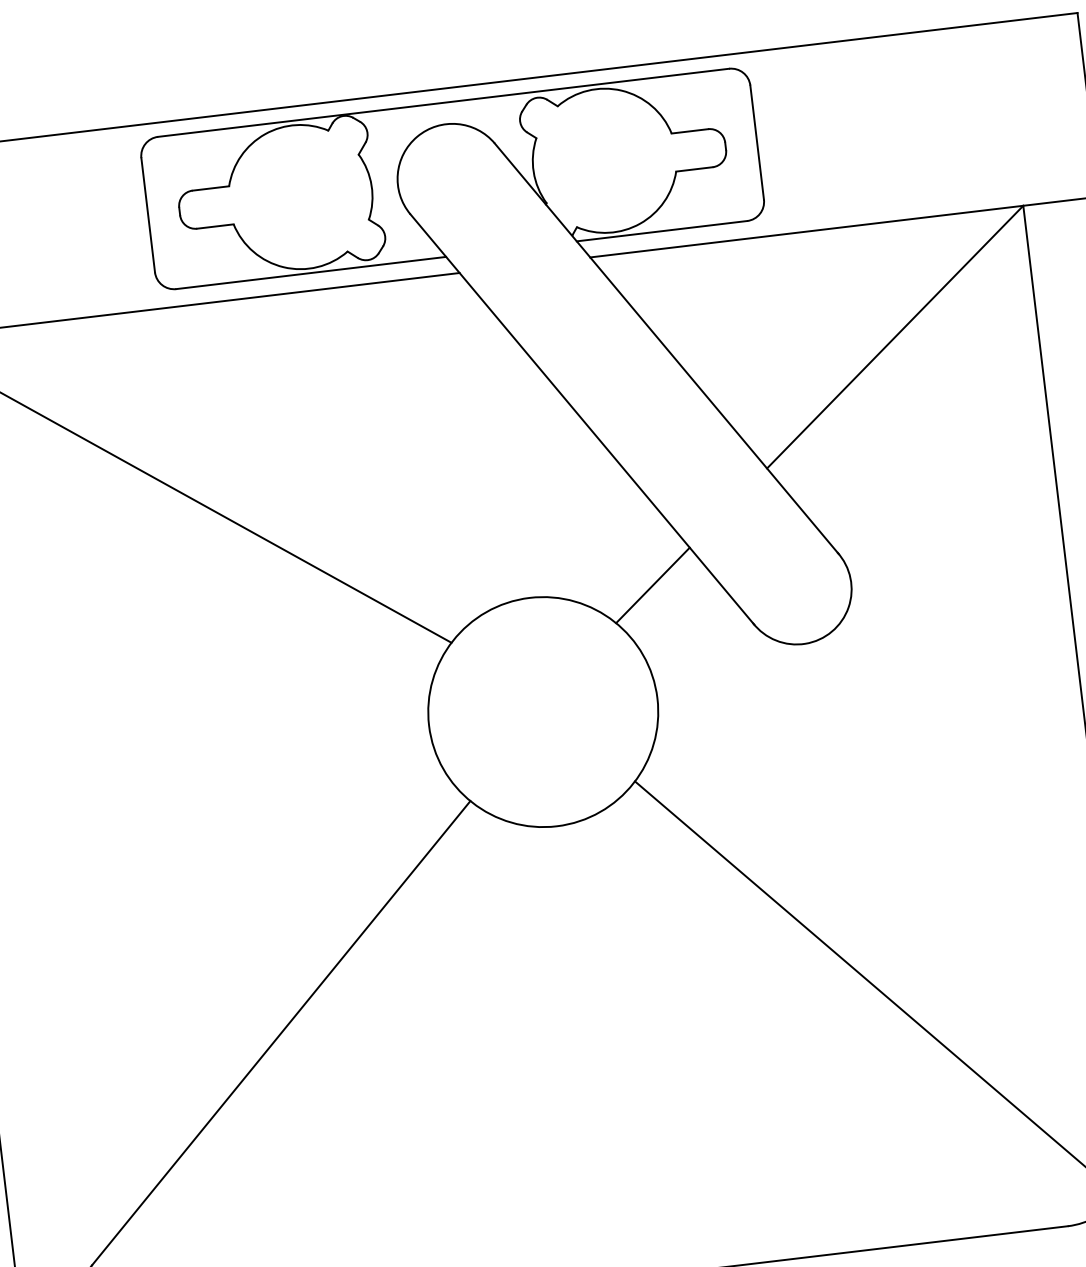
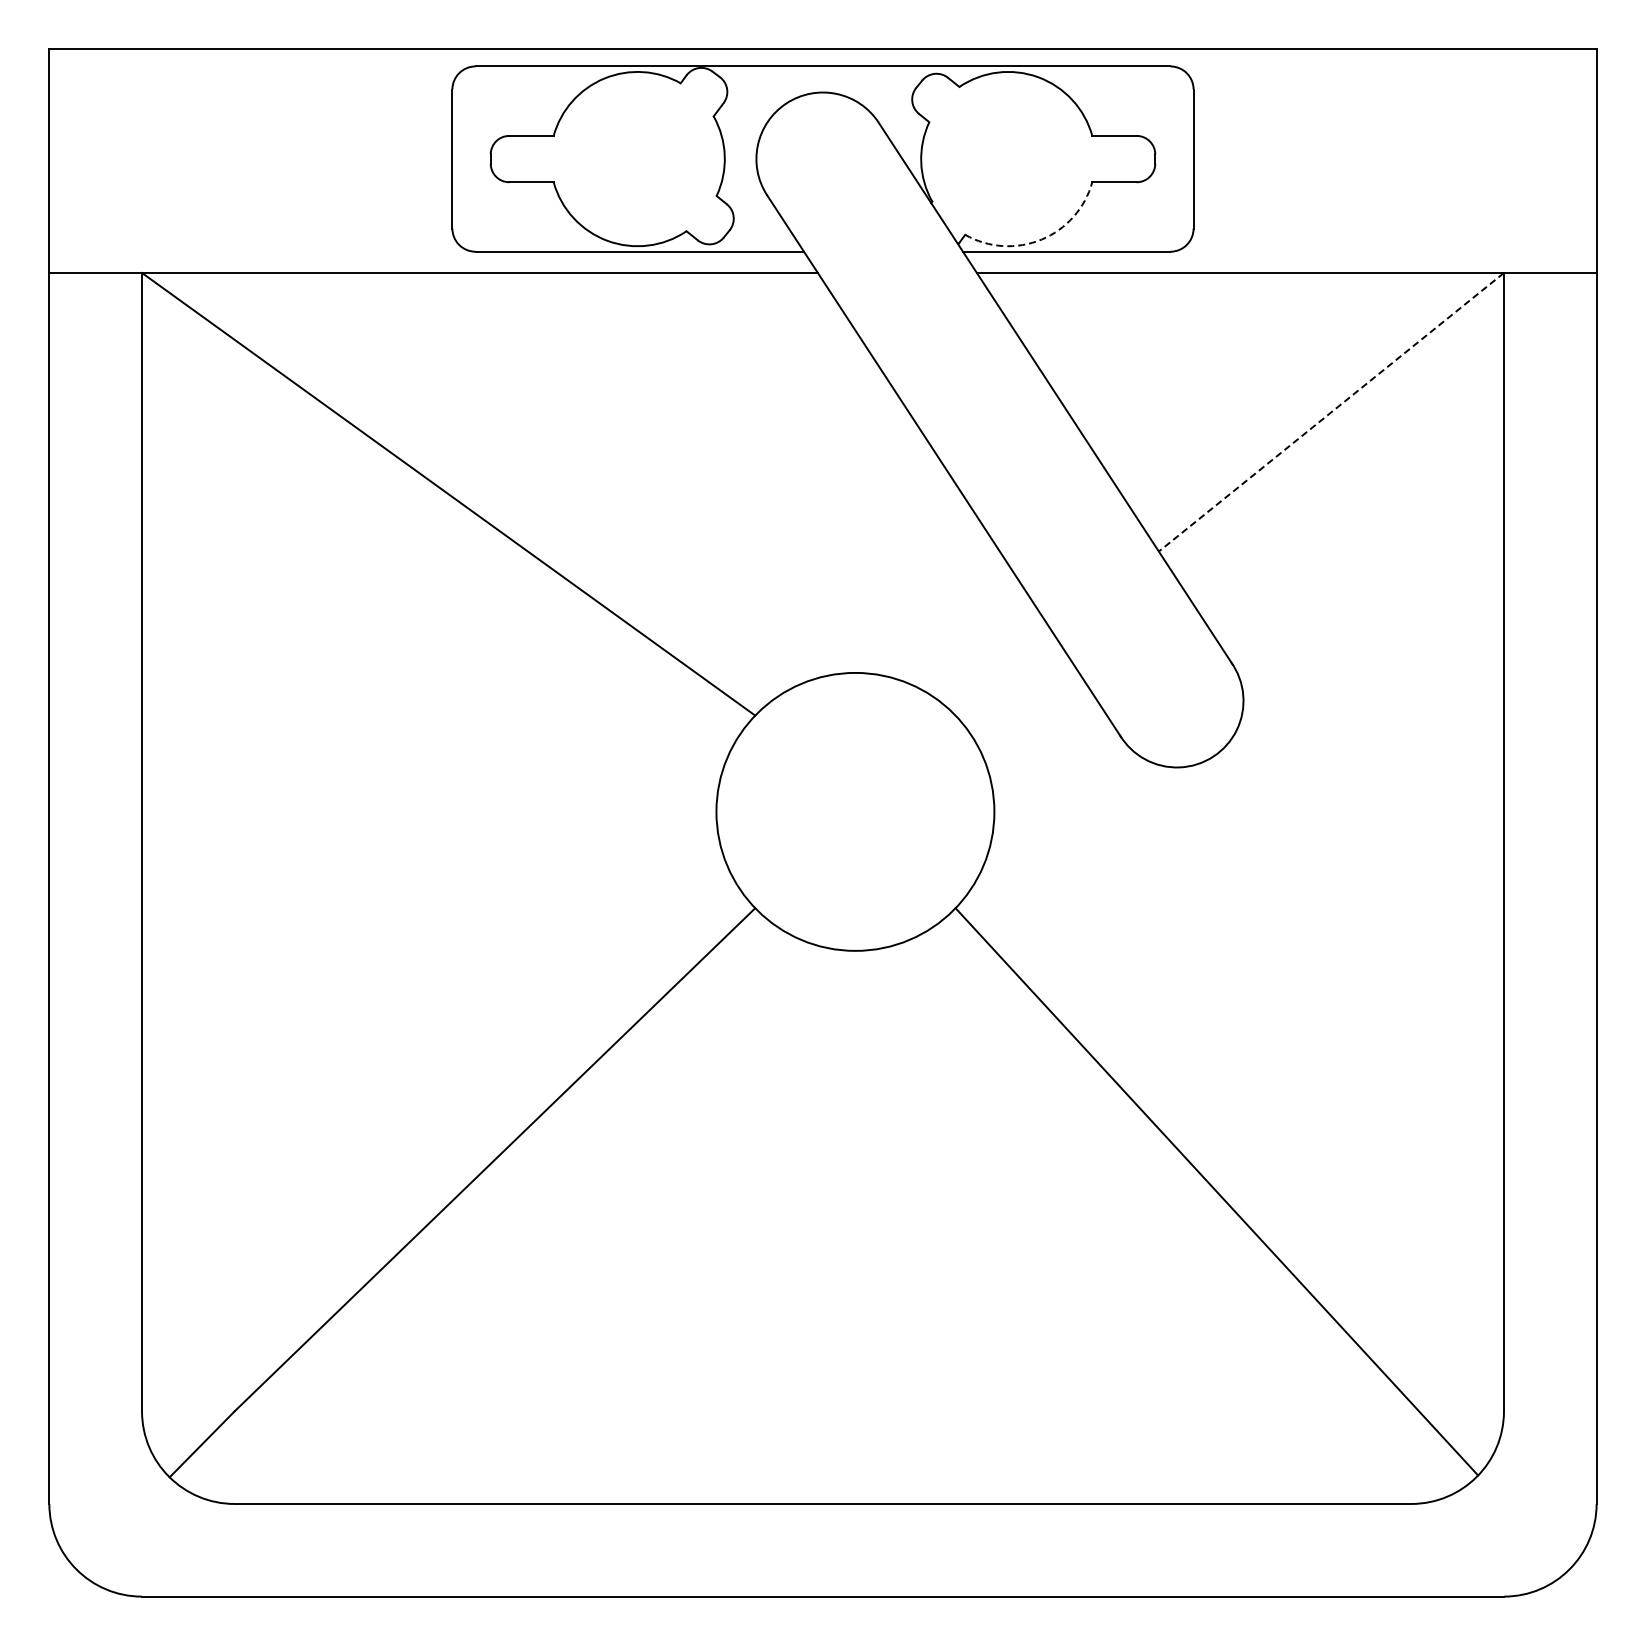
arc: (640, 223) -> (1041, 239), solid -> dashed
line: (895, 337) -> (1331, 412), solid -> dashed
line: (652, 585) -> (1004, 675), removed

